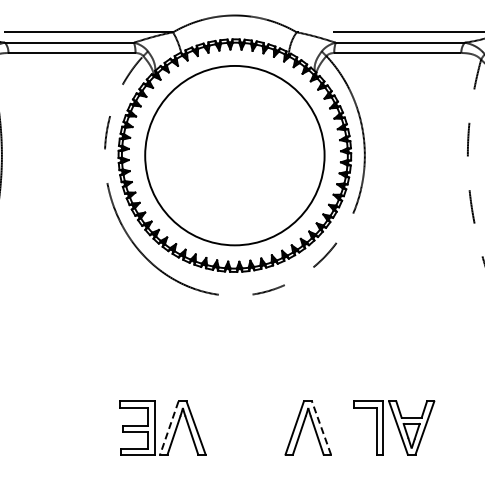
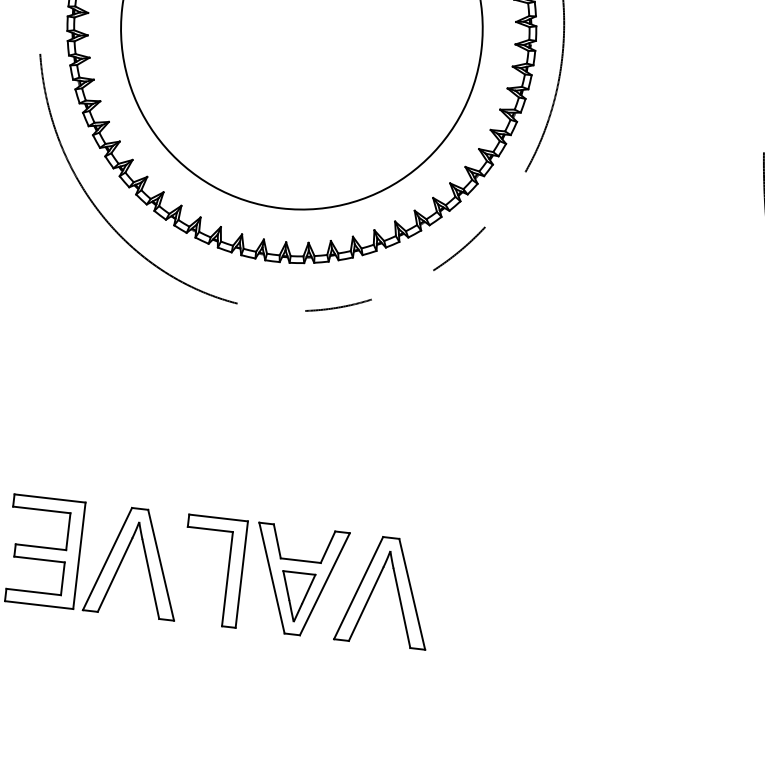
line: (321, 427) -> (412, 593), dashed -> solid
part: (394, 427) -> (264, 576), moved
line: (169, 428) -> (107, 559), dashed -> solid

